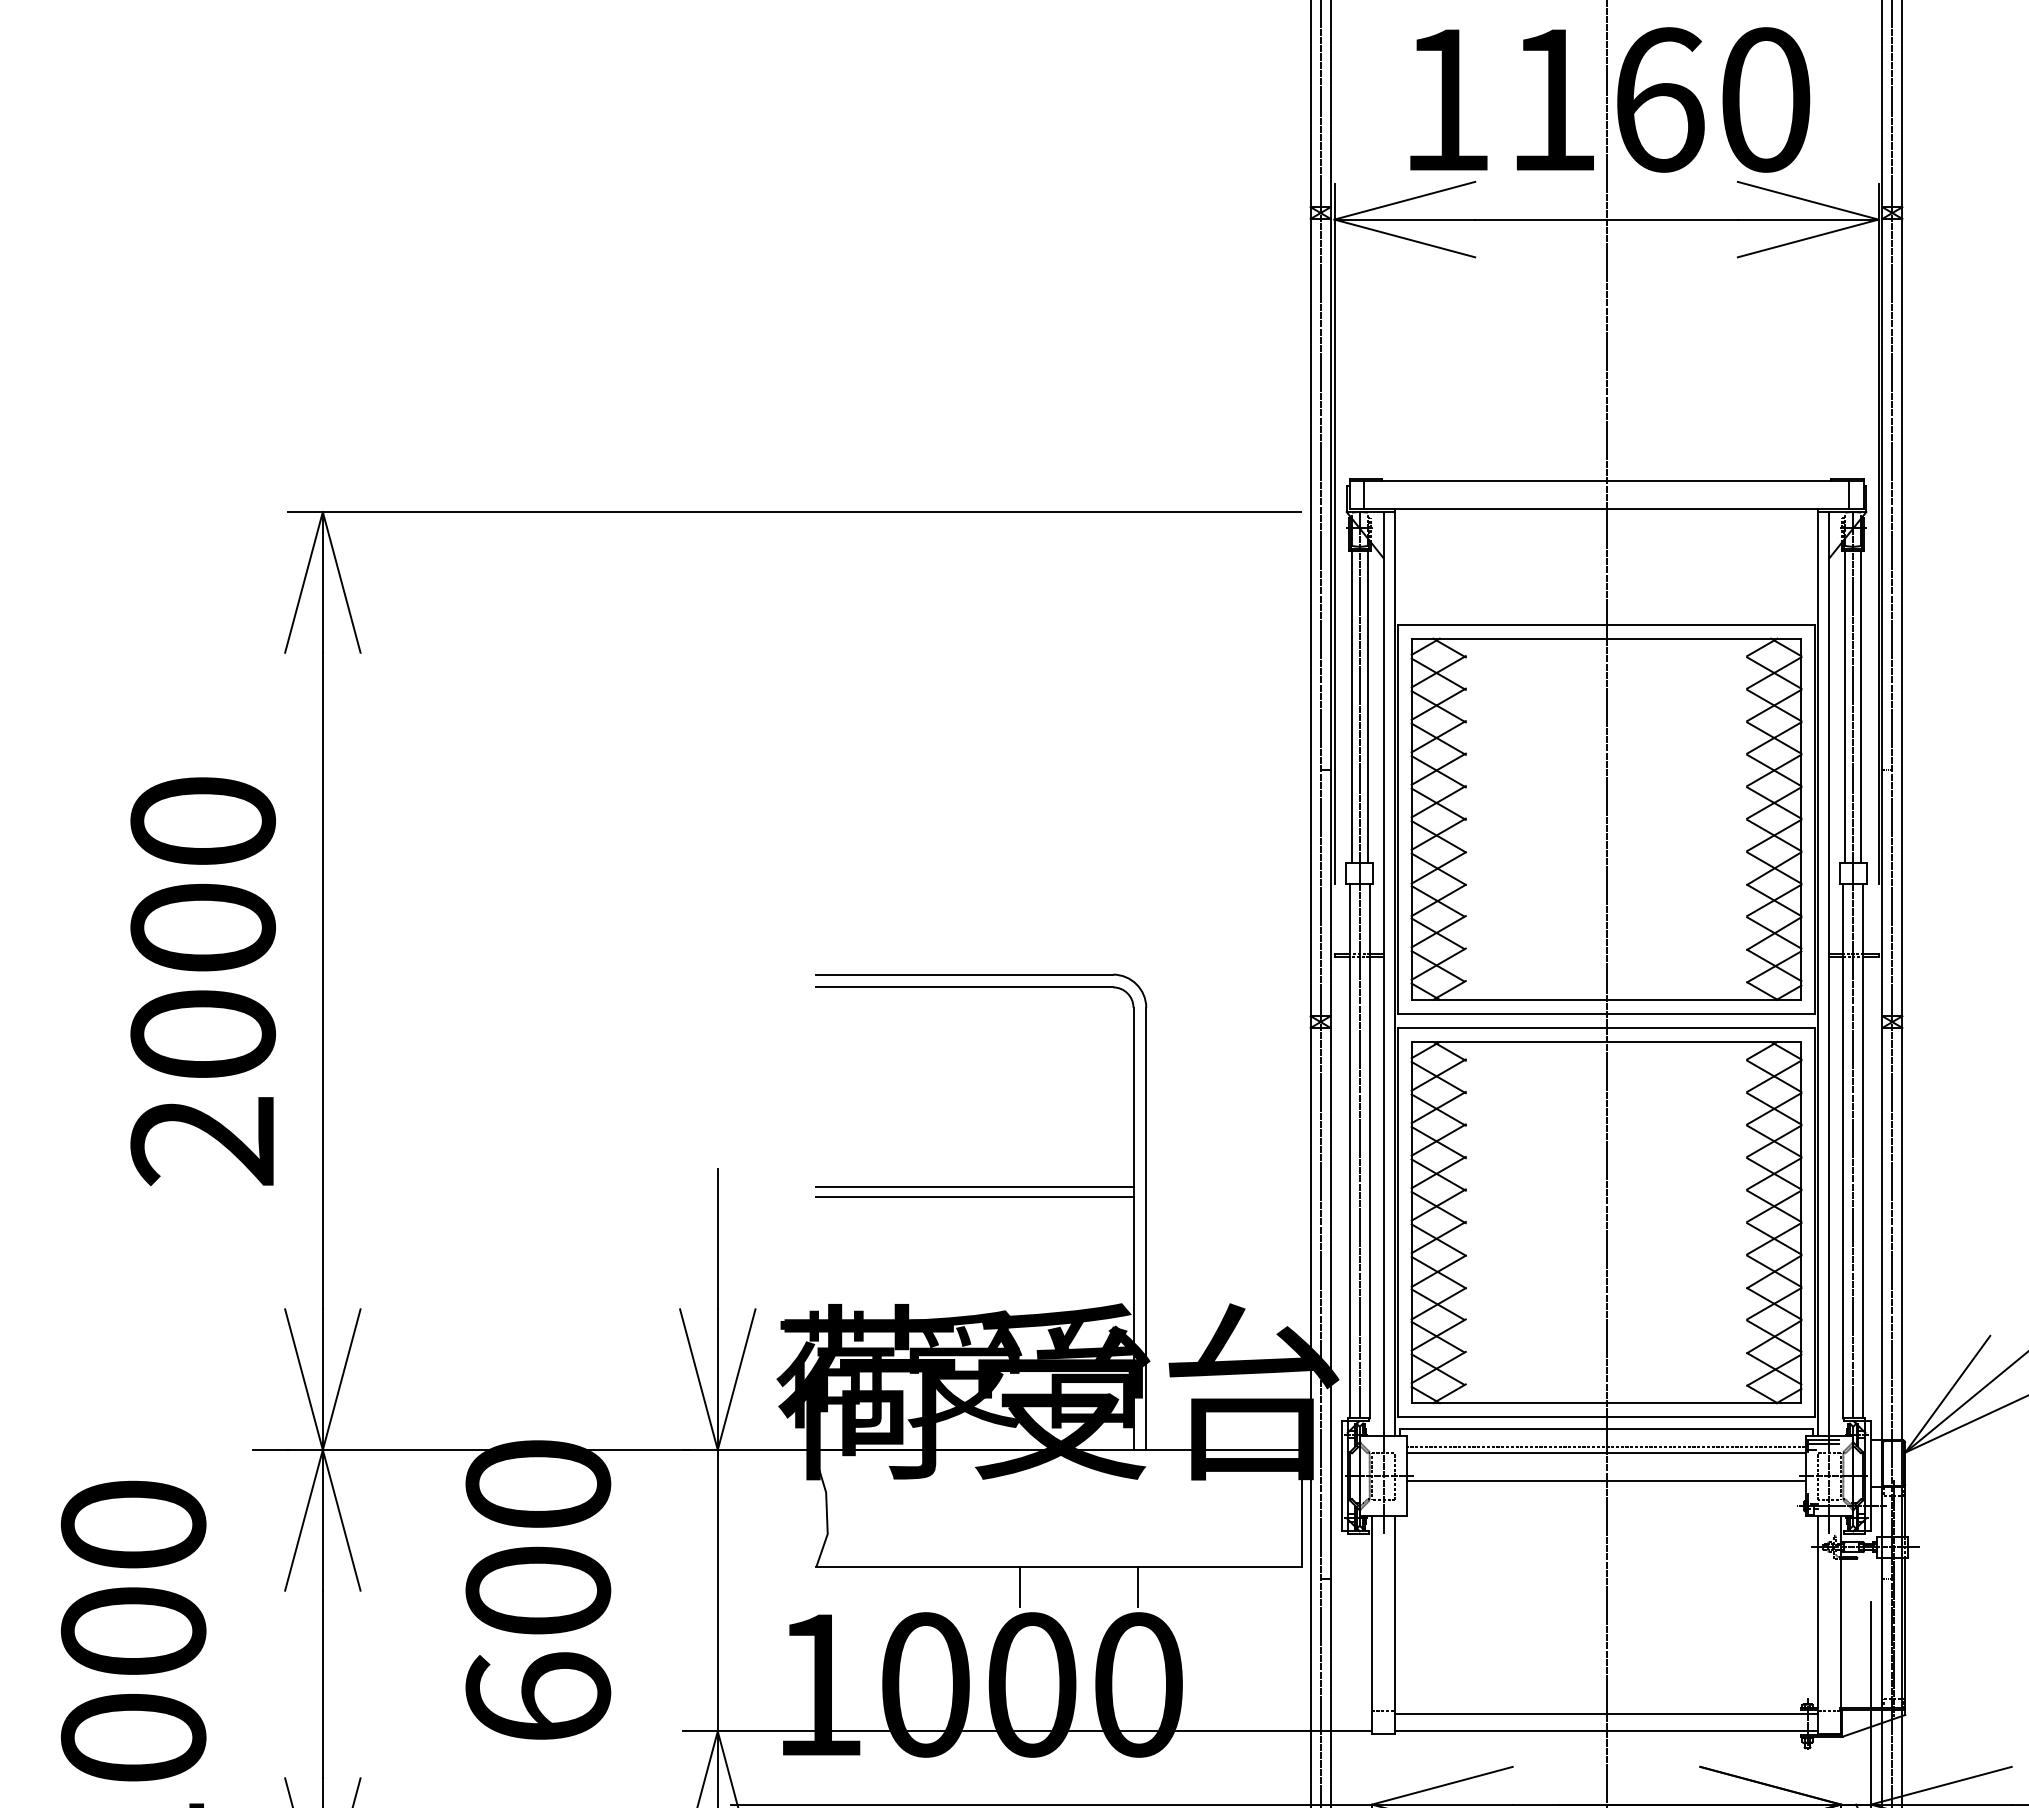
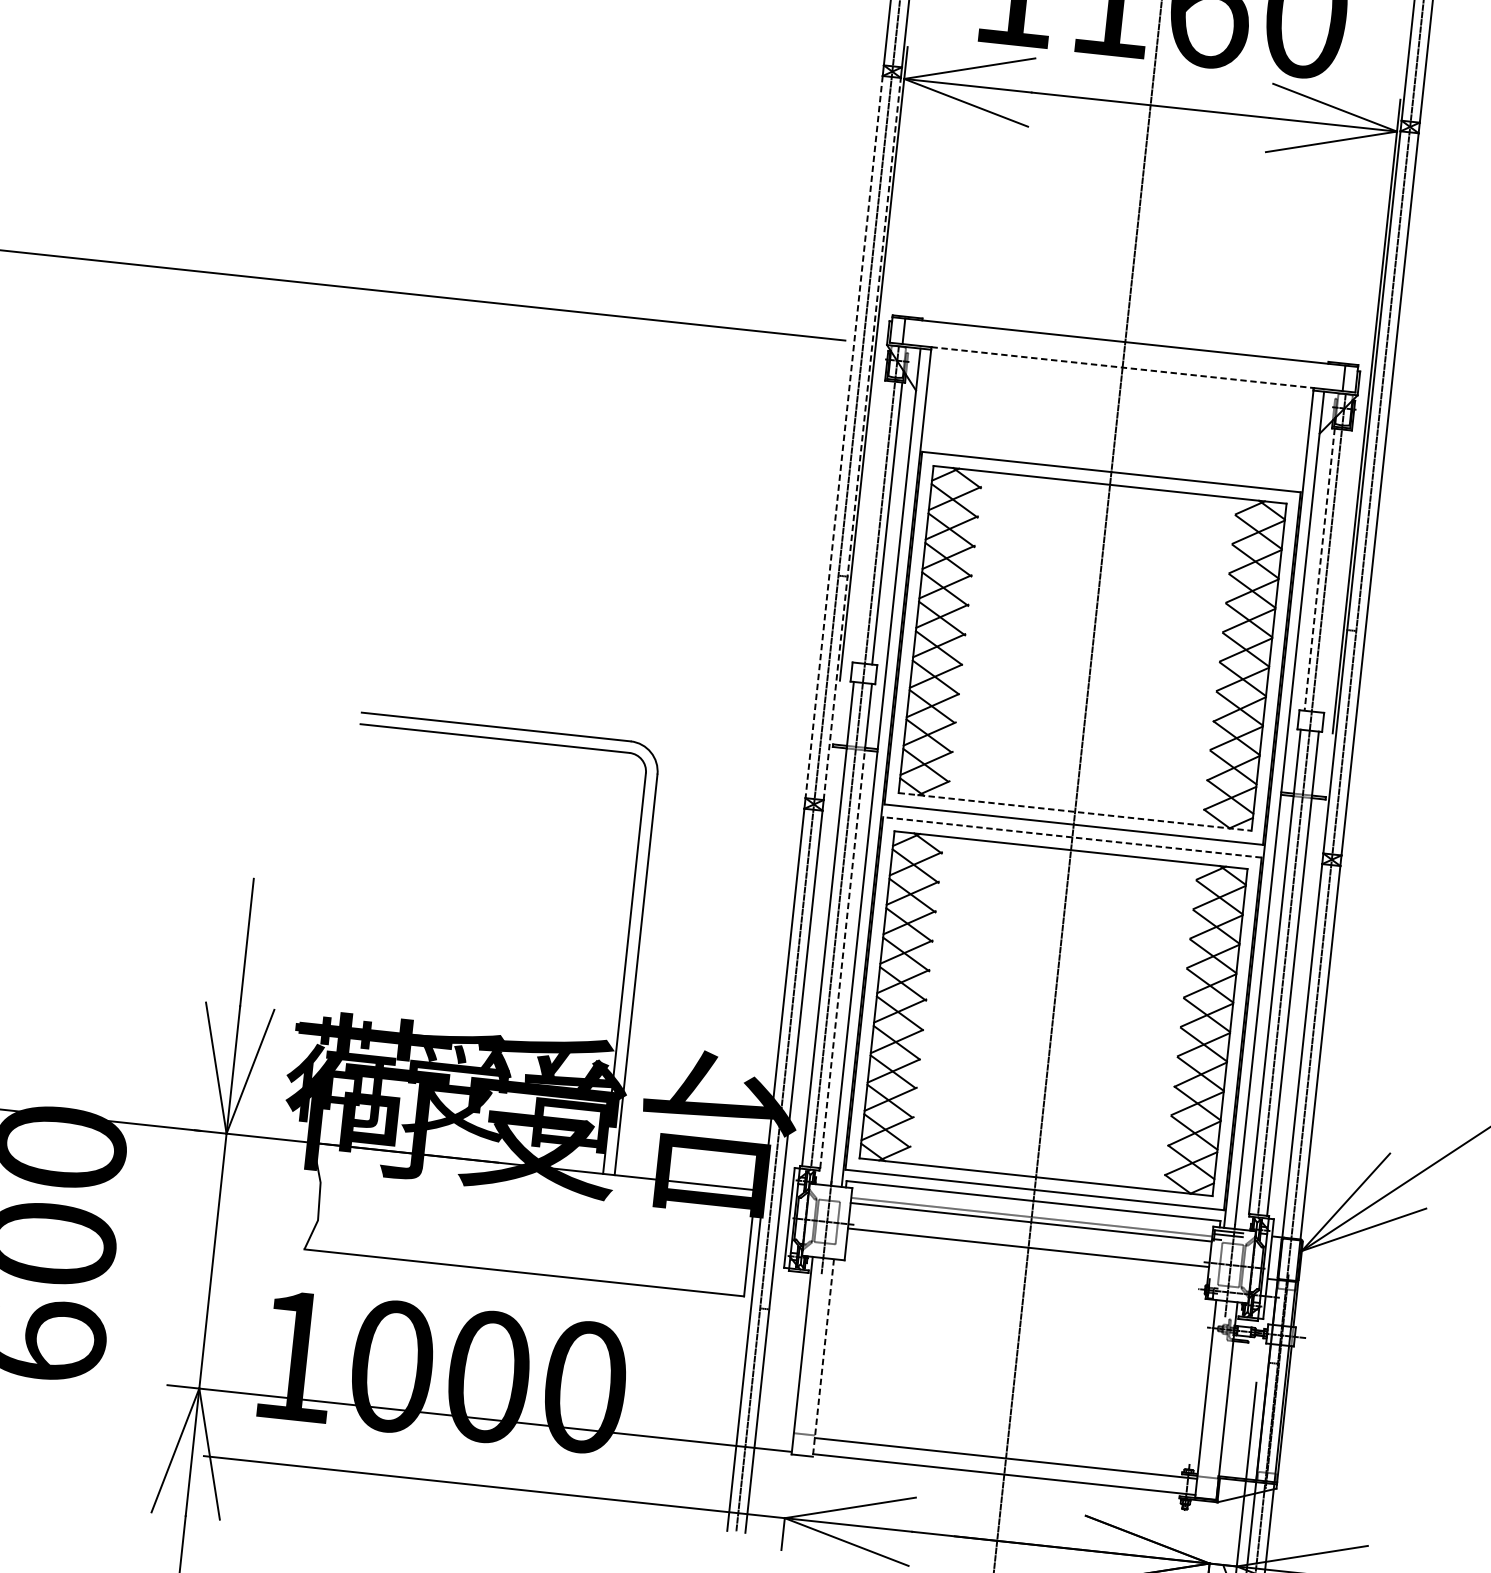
line: (1607, 509) -> (1123, 367), solid -> dashed
line: (1310, 617) -> (844, 437), solid -> dashed
line: (1330, 617) -> (862, 438), solid -> dashed
line: (1351, 706) -> (872, 521), removed
line: (1845, 706) -> (1319, 569), solid -> dashed
line: (1861, 706) -> (1334, 570), removed
line: (1606, 999) -> (1075, 811), solid -> dashed
line: (1606, 1027) -> (1072, 837), solid -> dashed
line: (974, 1186) -> (484, 919), removed
line: (1369, 1187) -> (842, 958), solid -> dashed
line: (974, 1197) -> (483, 929), removed
line: (1020, 1586) -> (487, 1286), removed
line: (1137, 1586) -> (593, 1297), removed
line: (1395, 1625) -> (823, 1358), solid -> dashed

